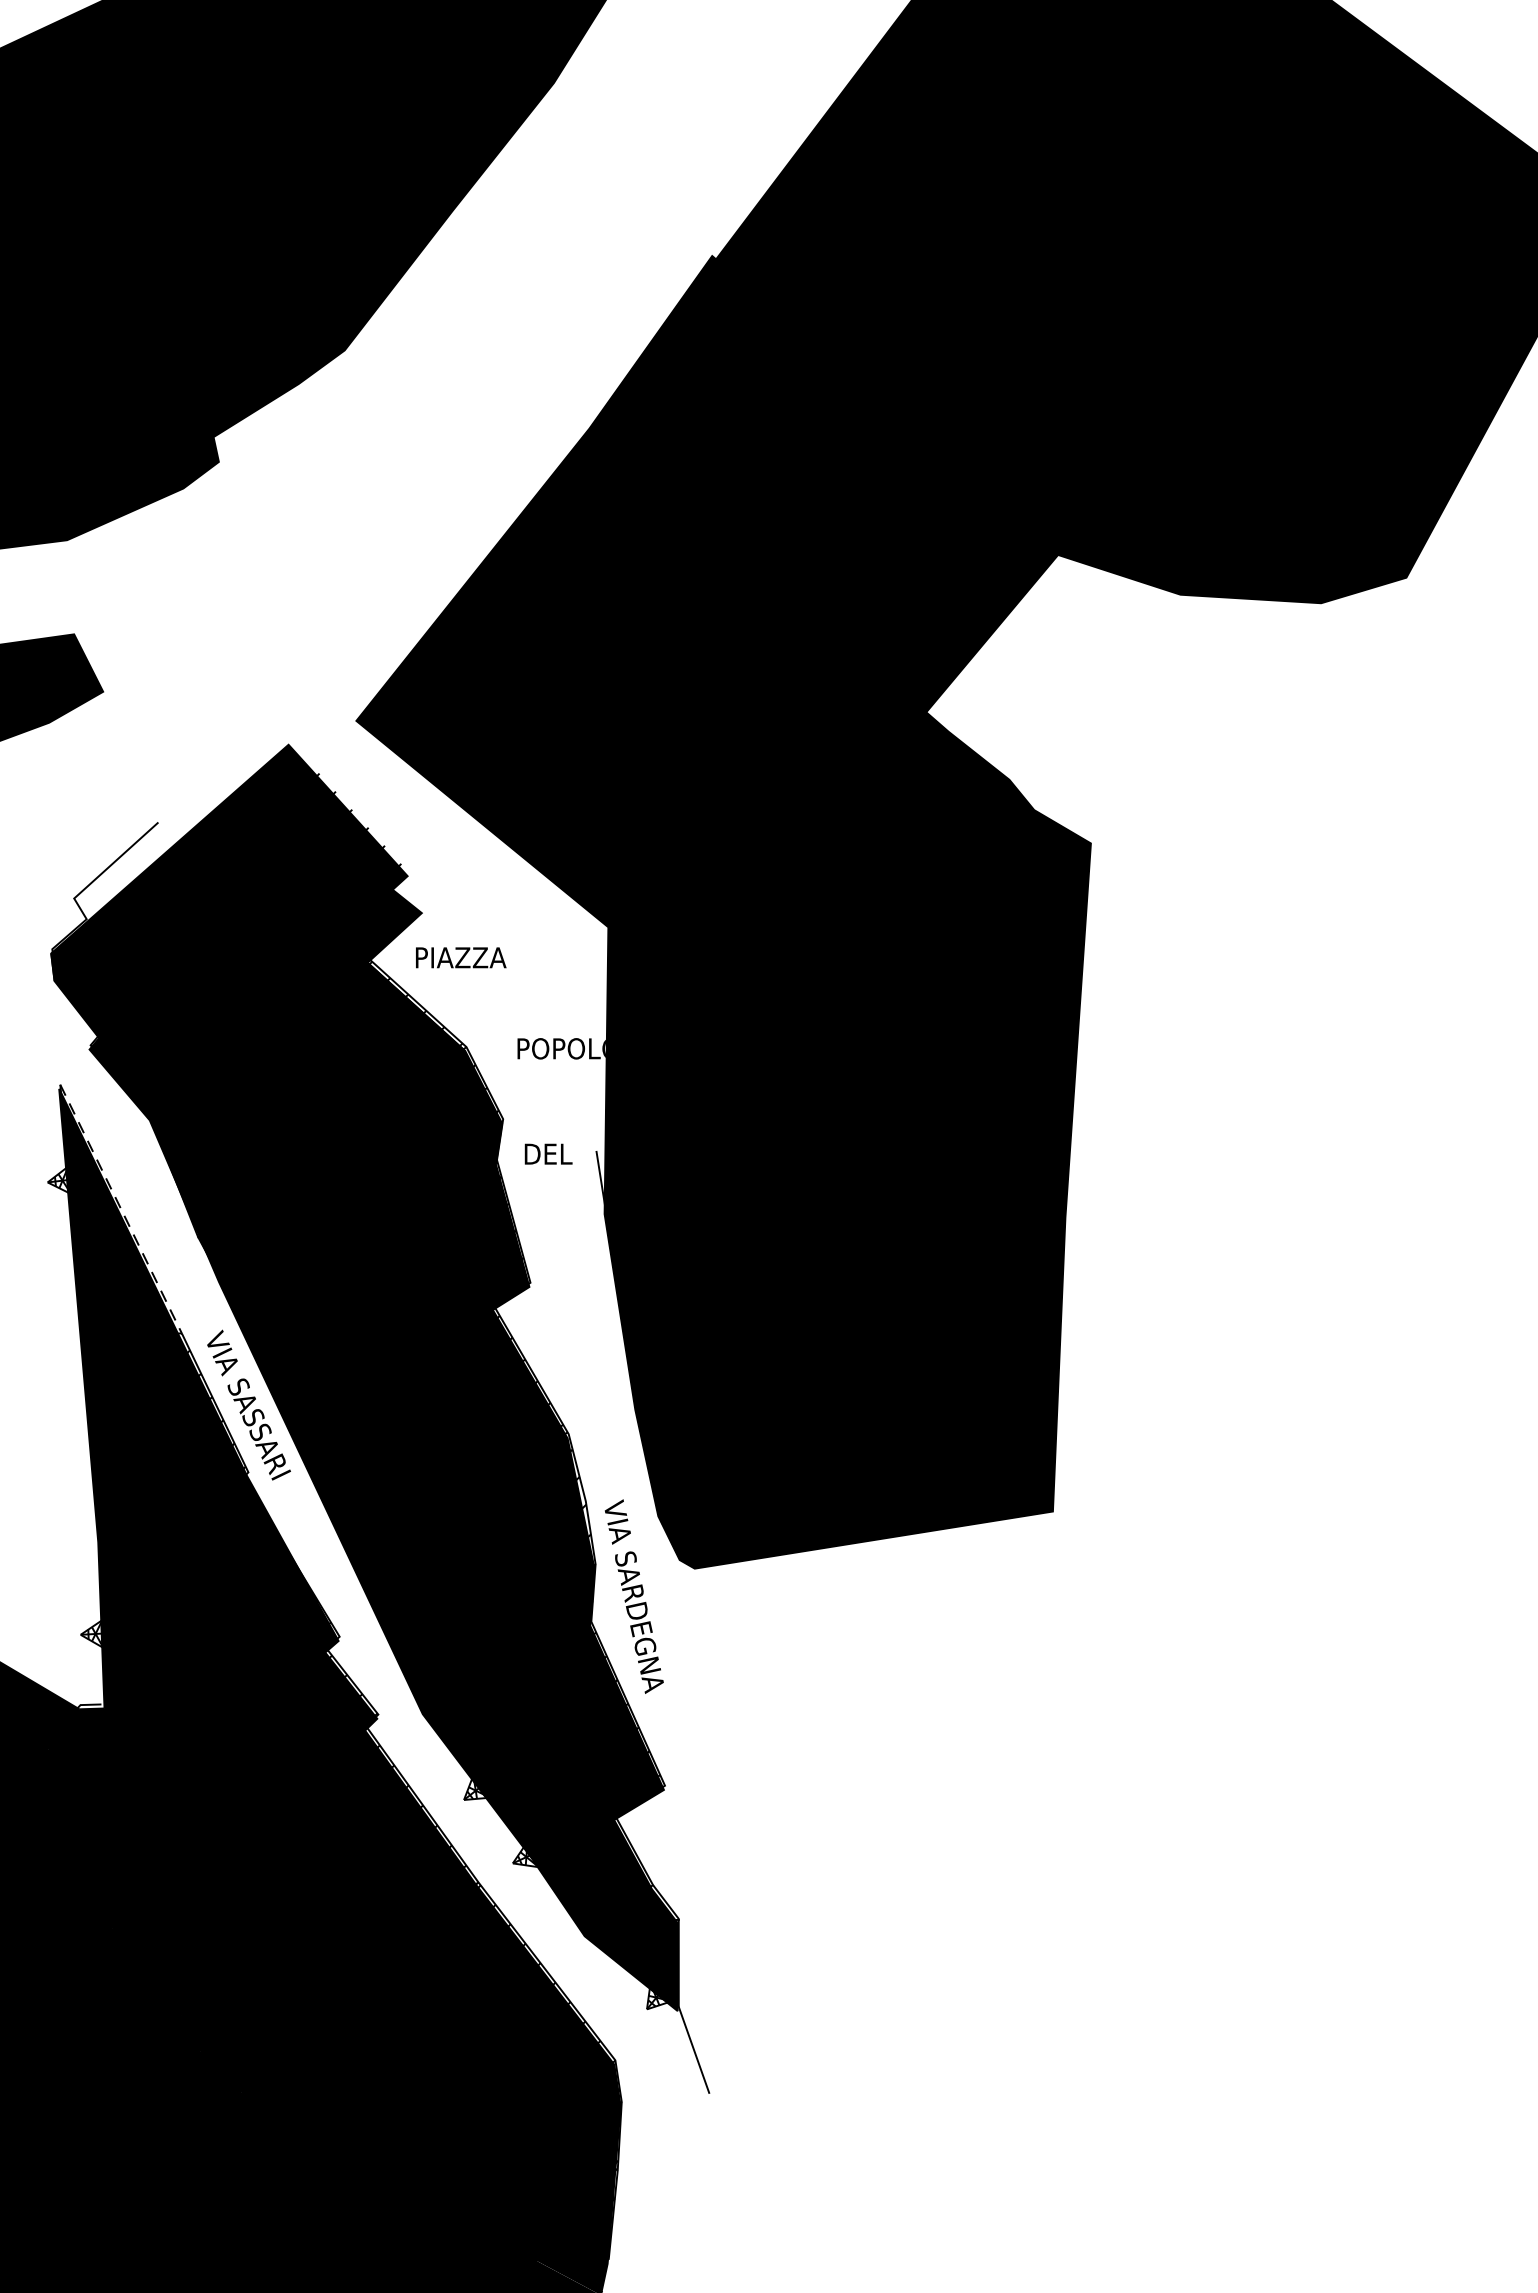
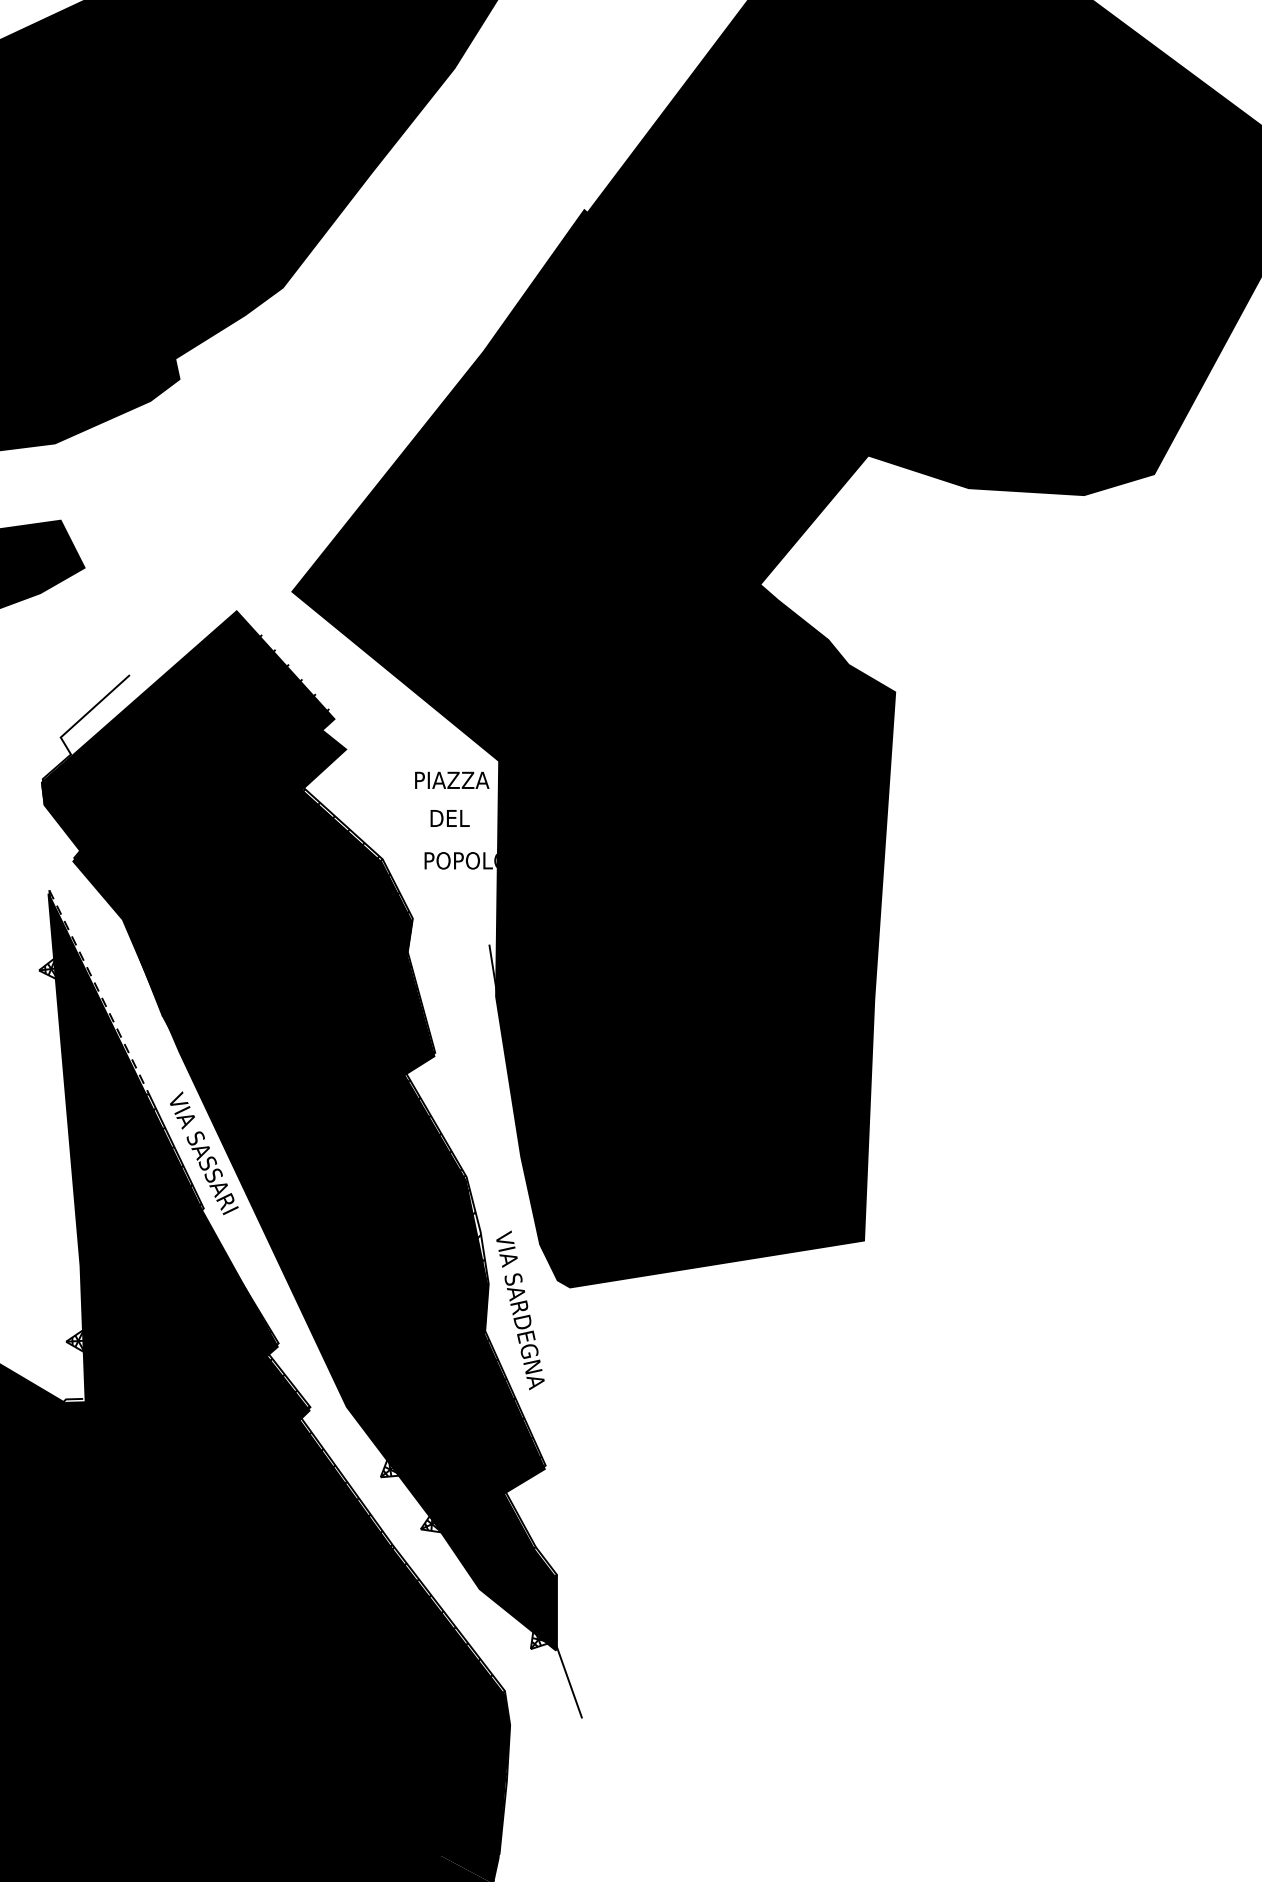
text: (461, 957) -> (452, 780), moved
text: (548, 1153) -> (450, 817), moved

